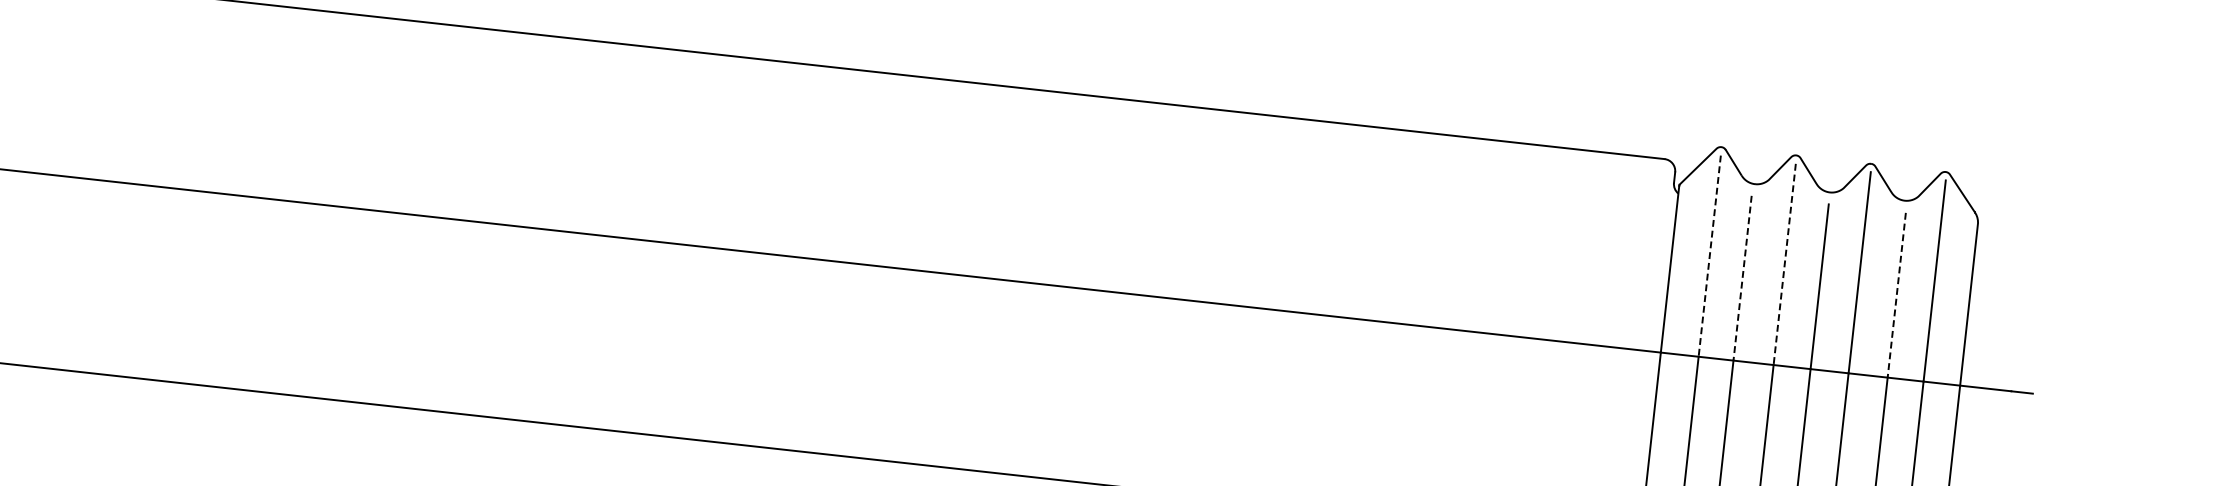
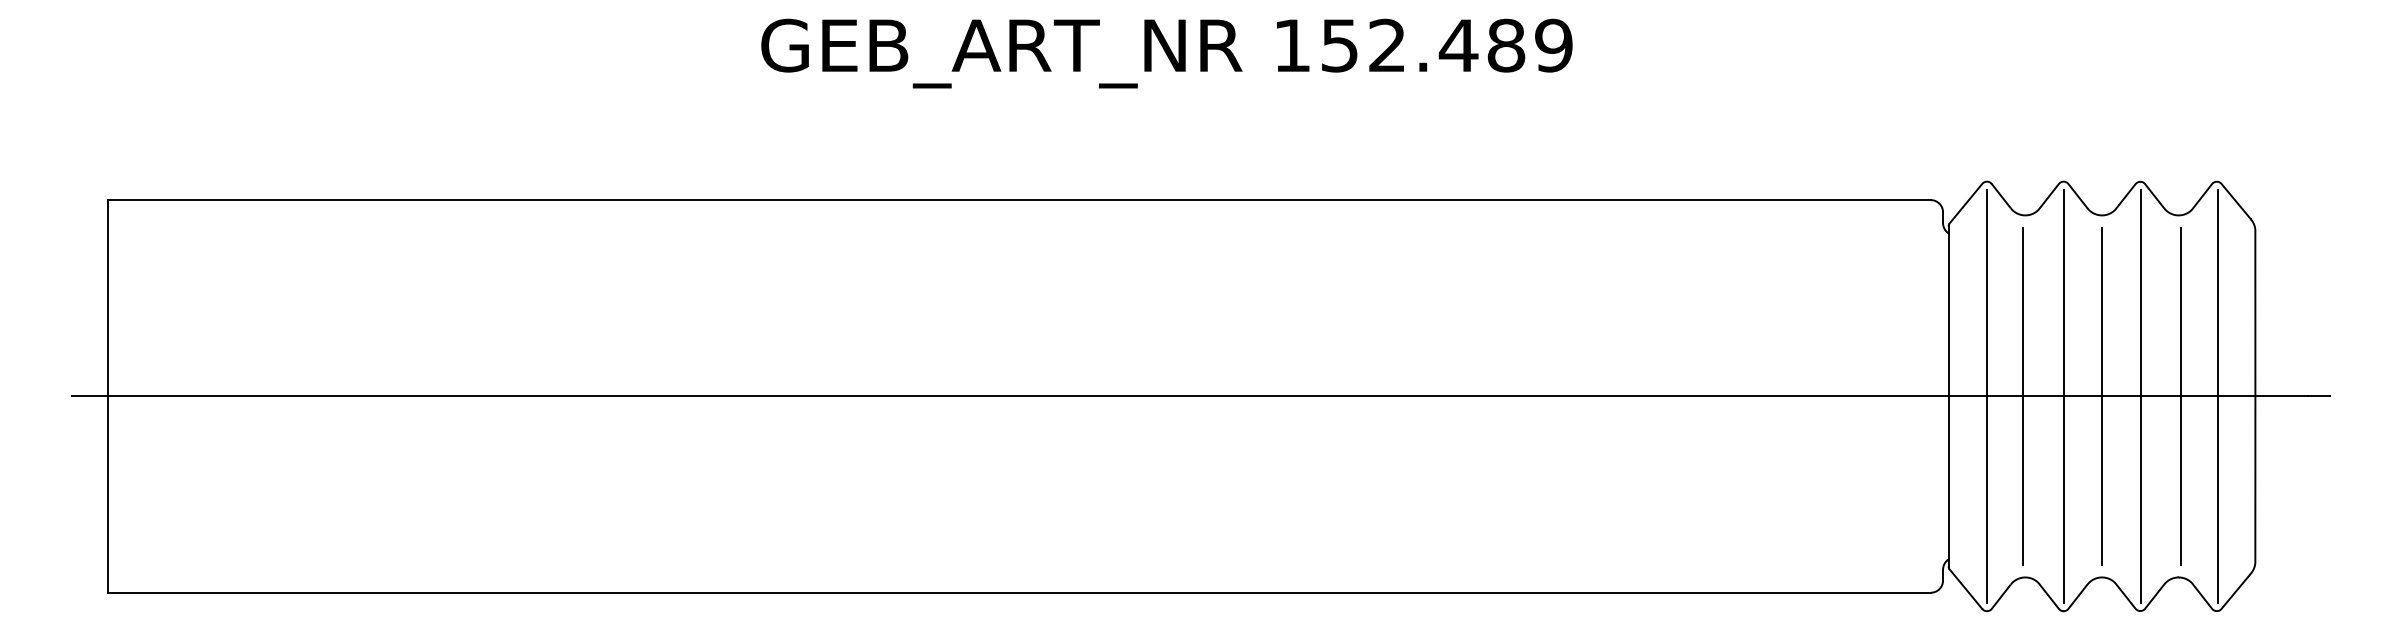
line: (1709, 256) -> (1987, 293), dashed -> solid
line: (1784, 264) -> (2064, 293), dashed -> solid
line: (1742, 278) -> (2023, 312), dashed -> solid
line: (1897, 295) -> (2181, 312), dashed -> solid

